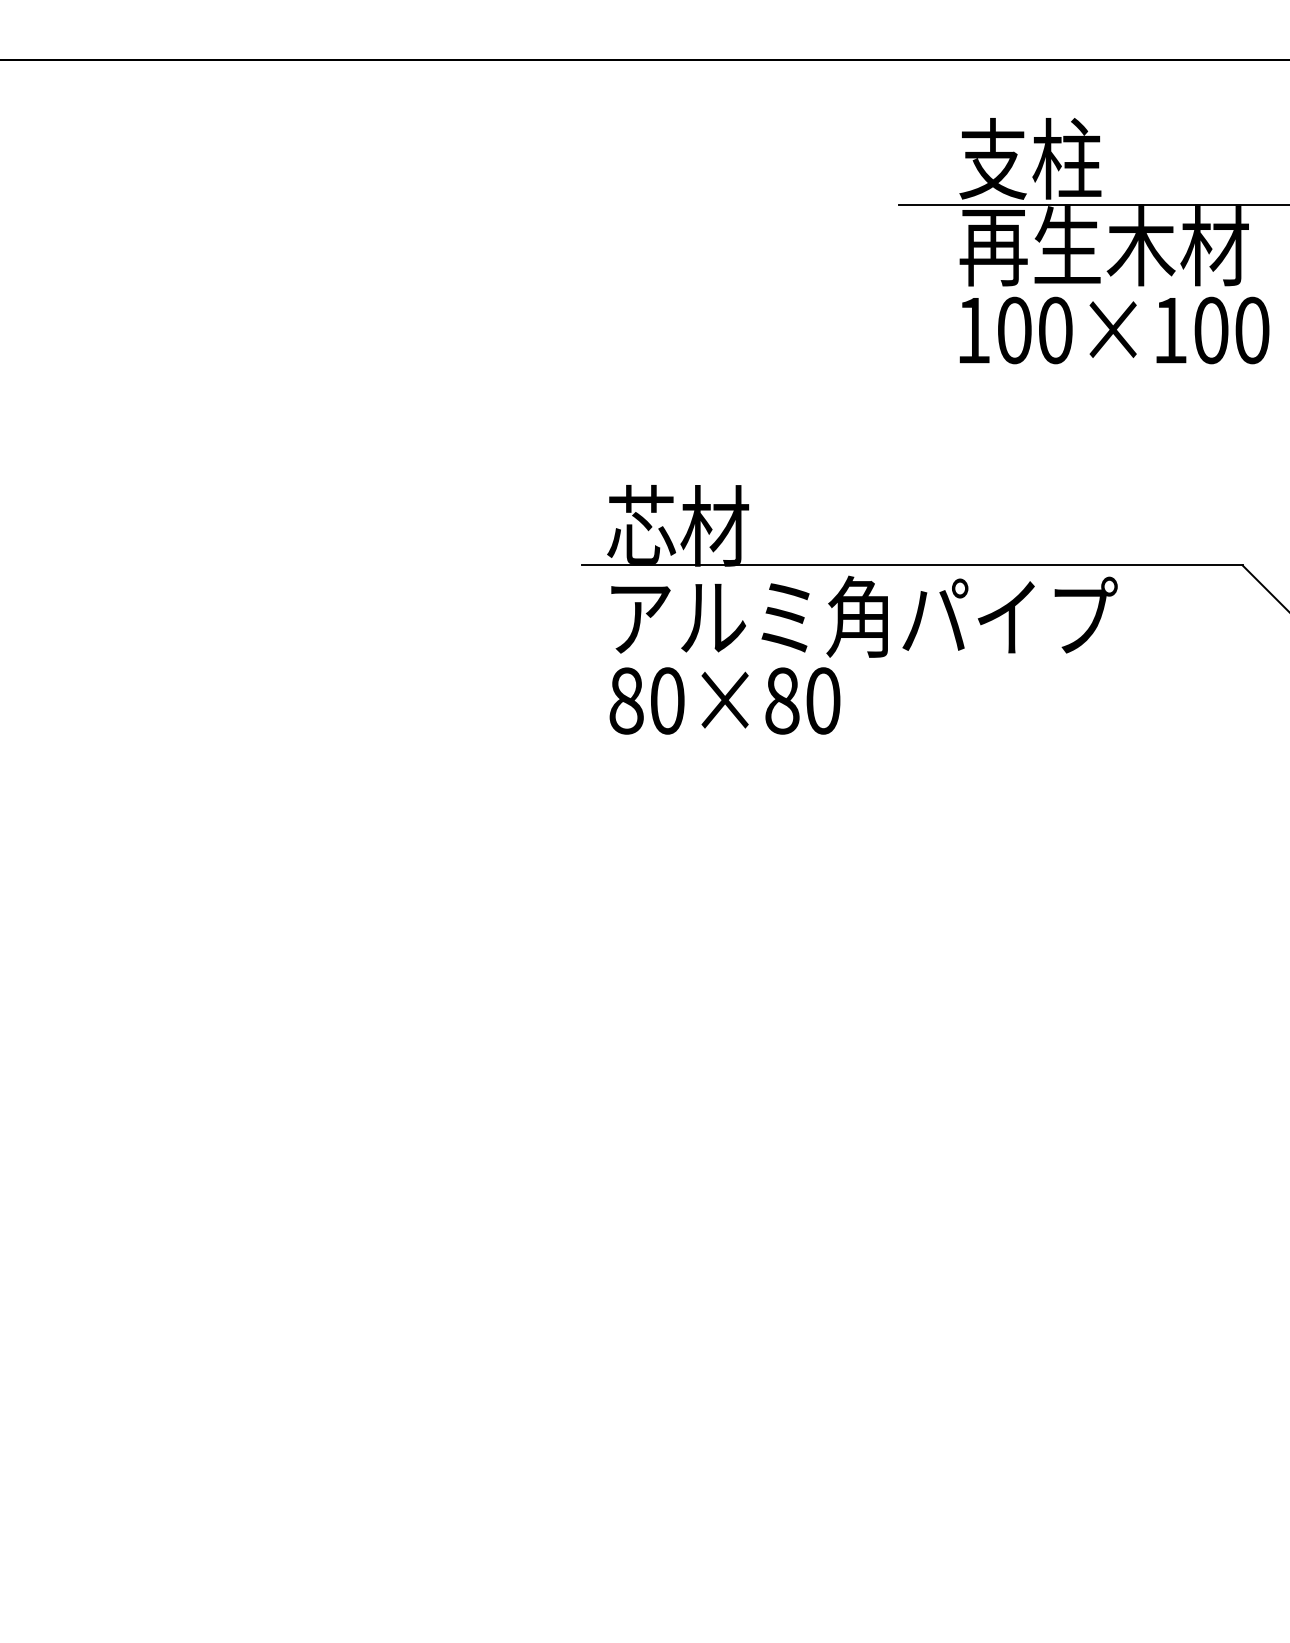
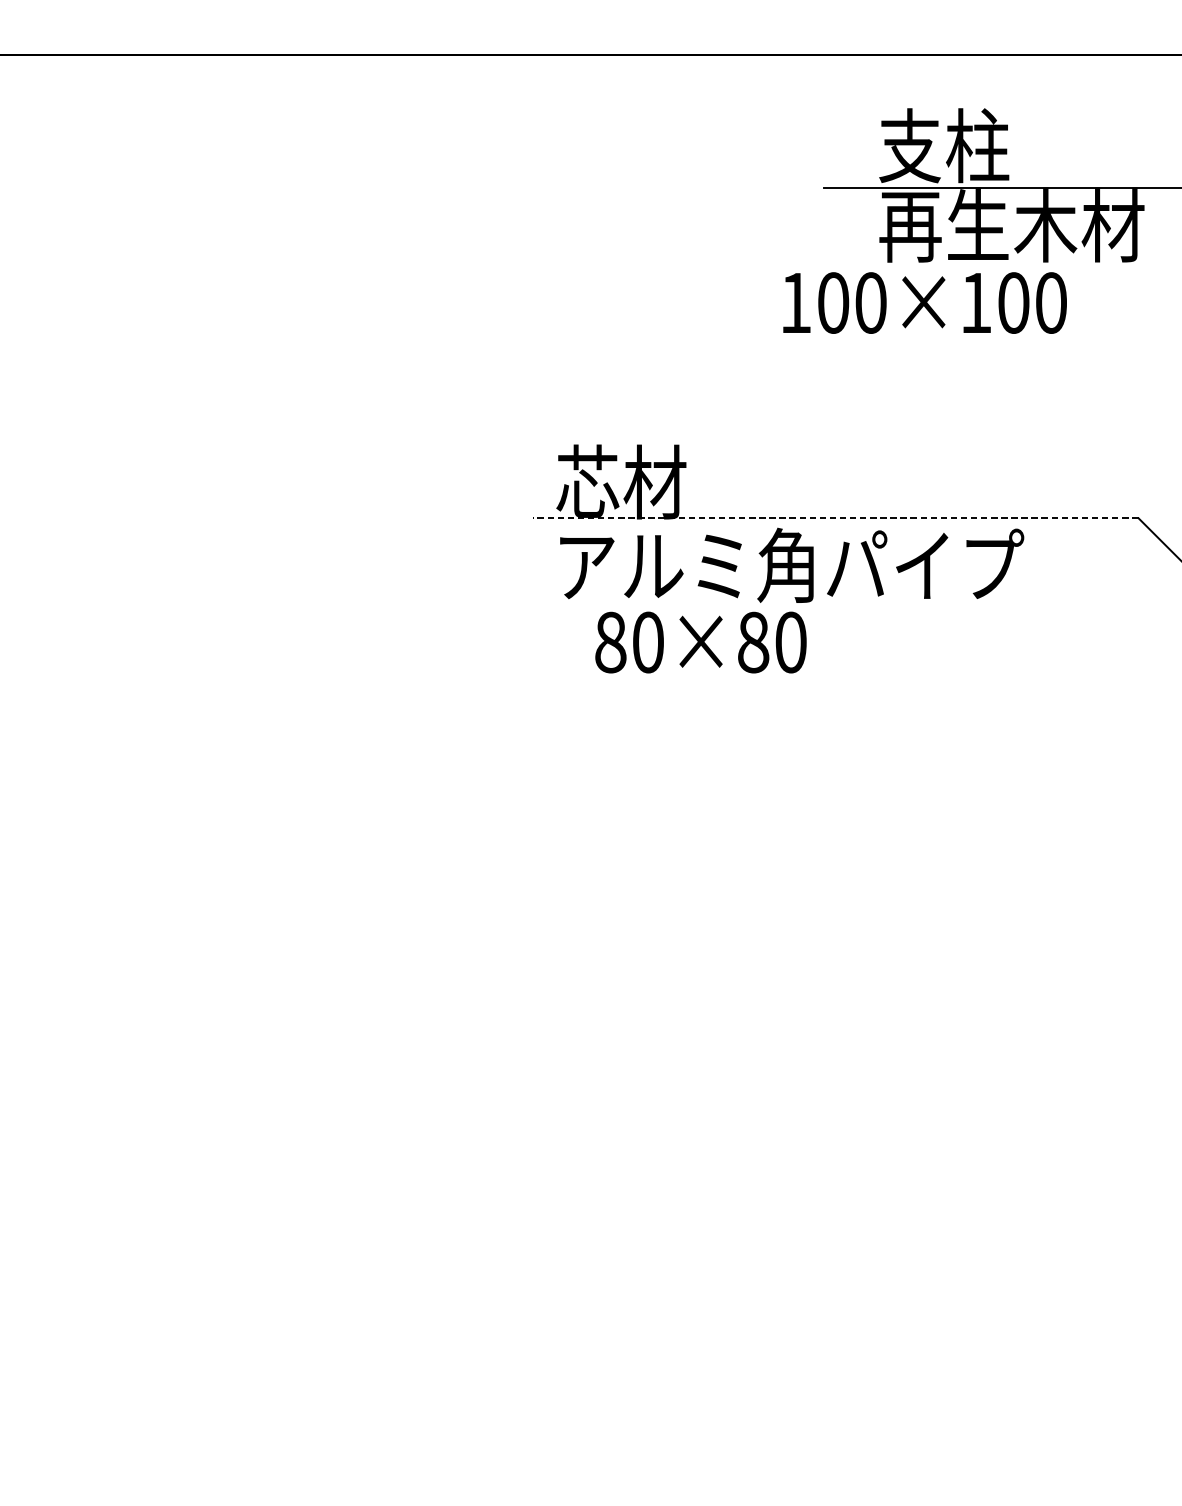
text: (1114, 330) -> (925, 303), moved
line: (911, 565) -> (835, 518), solid -> dashed
text: (724, 700) -> (700, 642), moved

